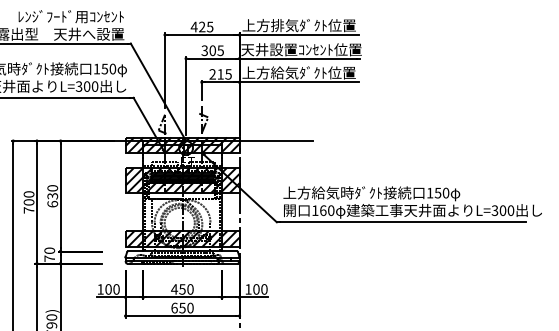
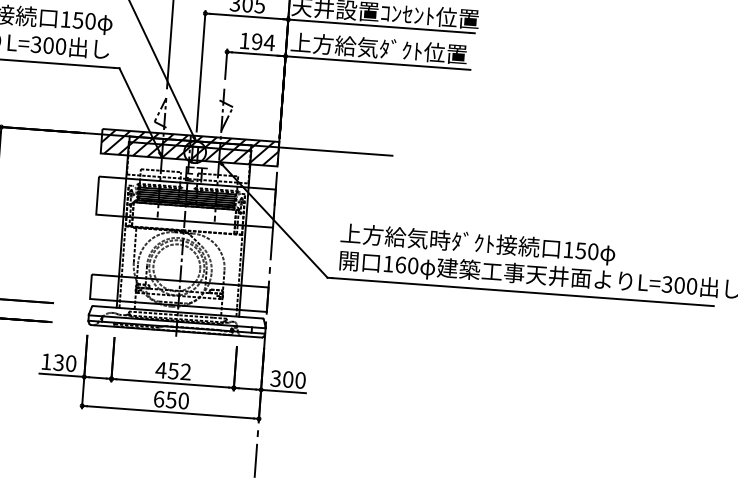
text: (220, 74) -> (256, 42), 215 -> 194
hatch: (182, 180) -> (185, 202), removed
hatch: (182, 239) -> (179, 293), removed
text: (108, 289) -> (58, 362), 100 -> 130
text: (190, 289) -> (185, 372), 450 -> 452
text: (248, 289) -> (275, 378), 100 -> 300

